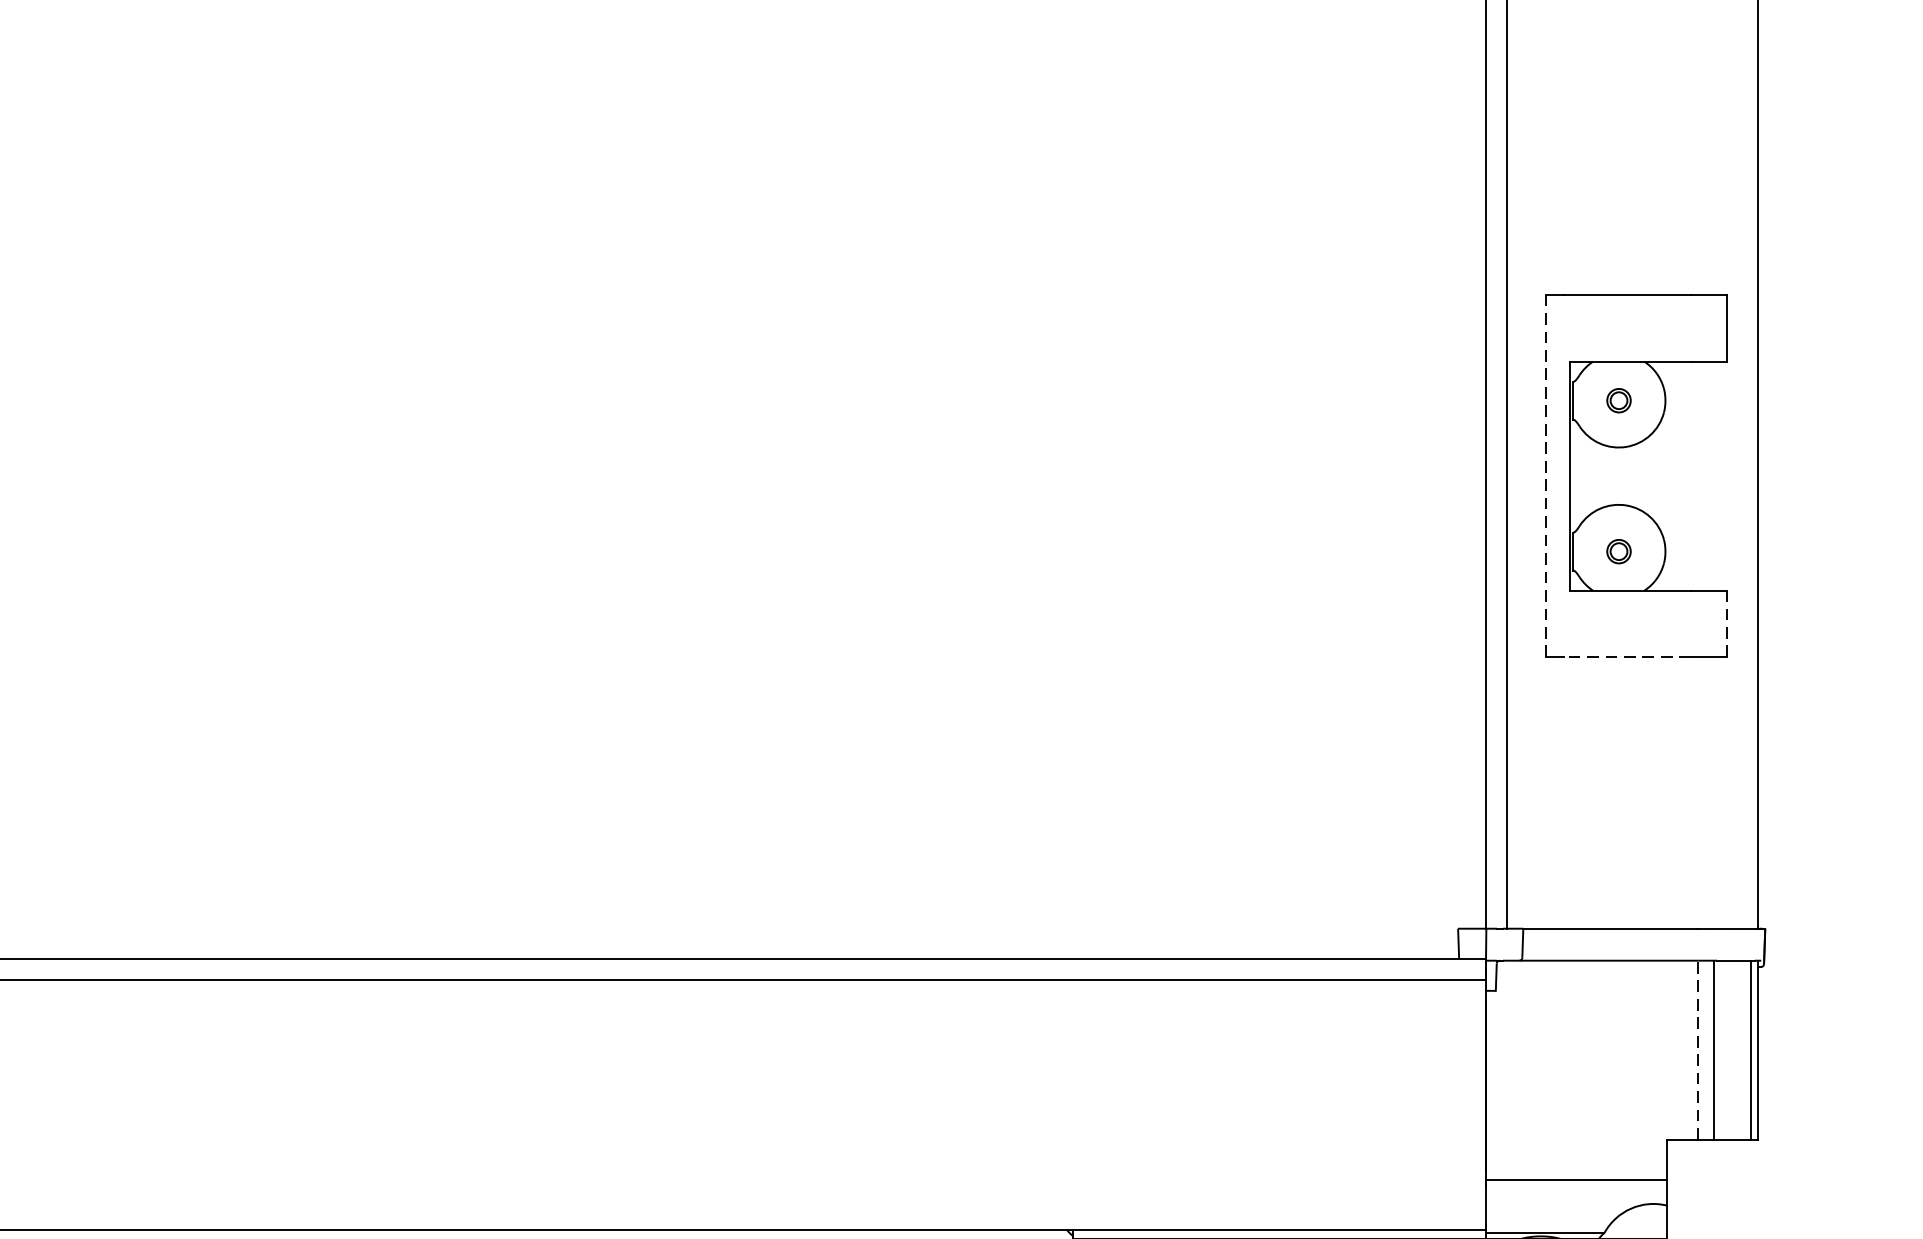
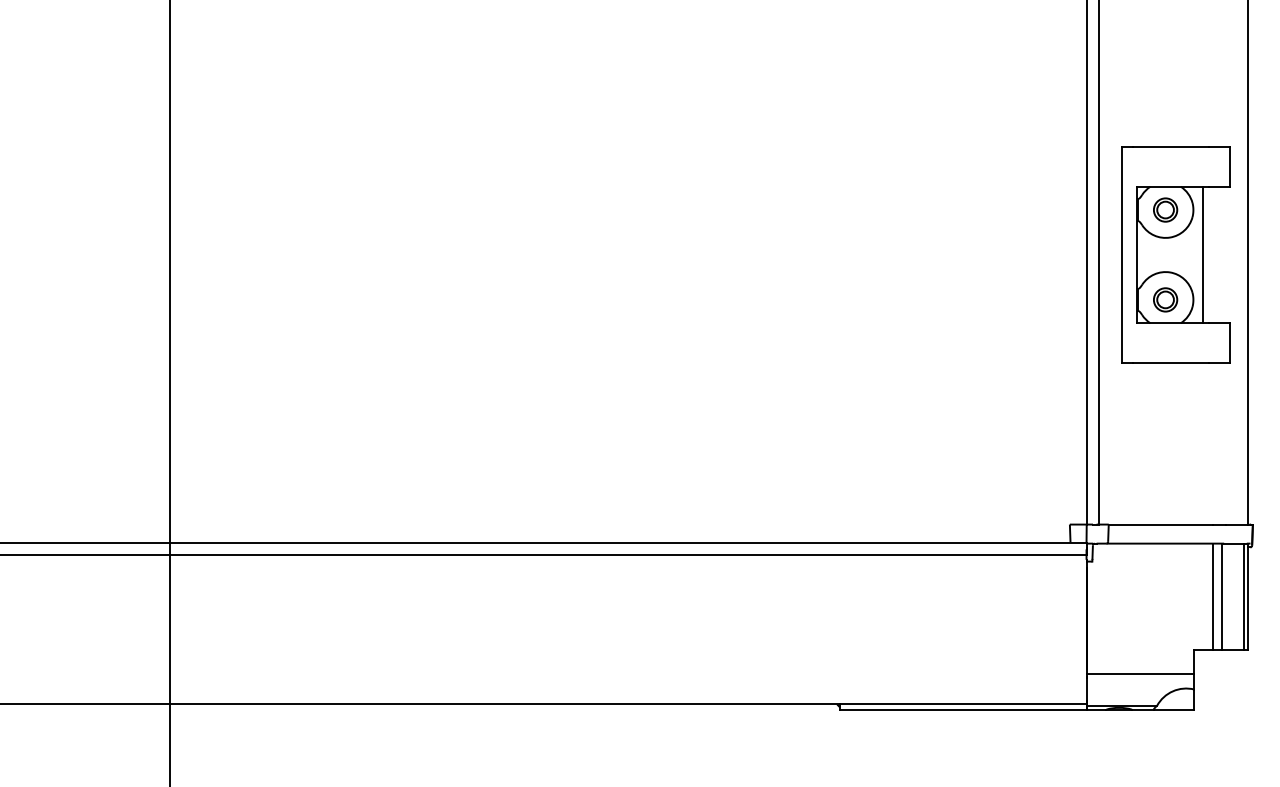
part: (1618, 399) -> (1165, 209), size x1.67
line: (1682, 475) -> (1203, 254), added
line: (1546, 477) -> (1122, 255), dashed -> solid
part: (1618, 550) -> (1165, 299), size x1.67
line: (1727, 624) -> (1230, 343), dashed -> solid
line: (1626, 656) -> (1170, 362), dashed -> solid
line: (1697, 1049) -> (1212, 596), dashed -> solid

